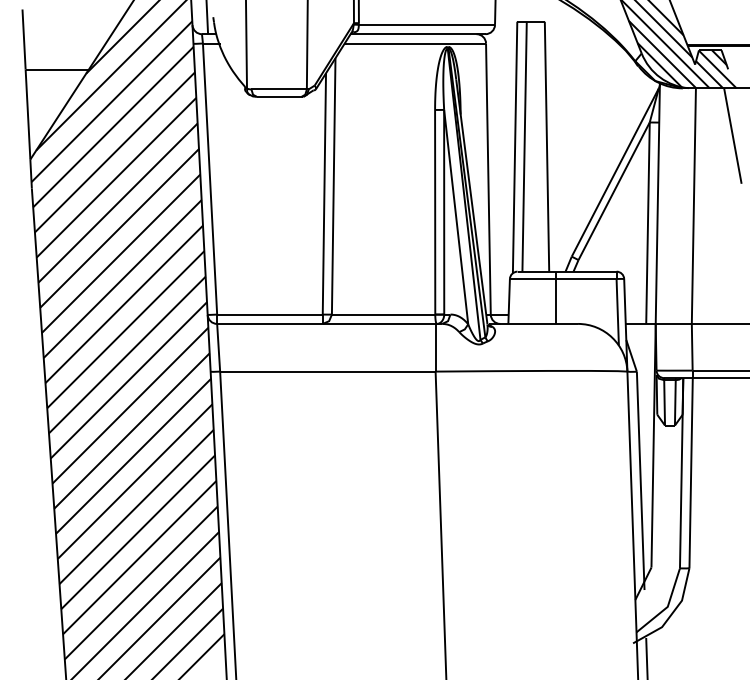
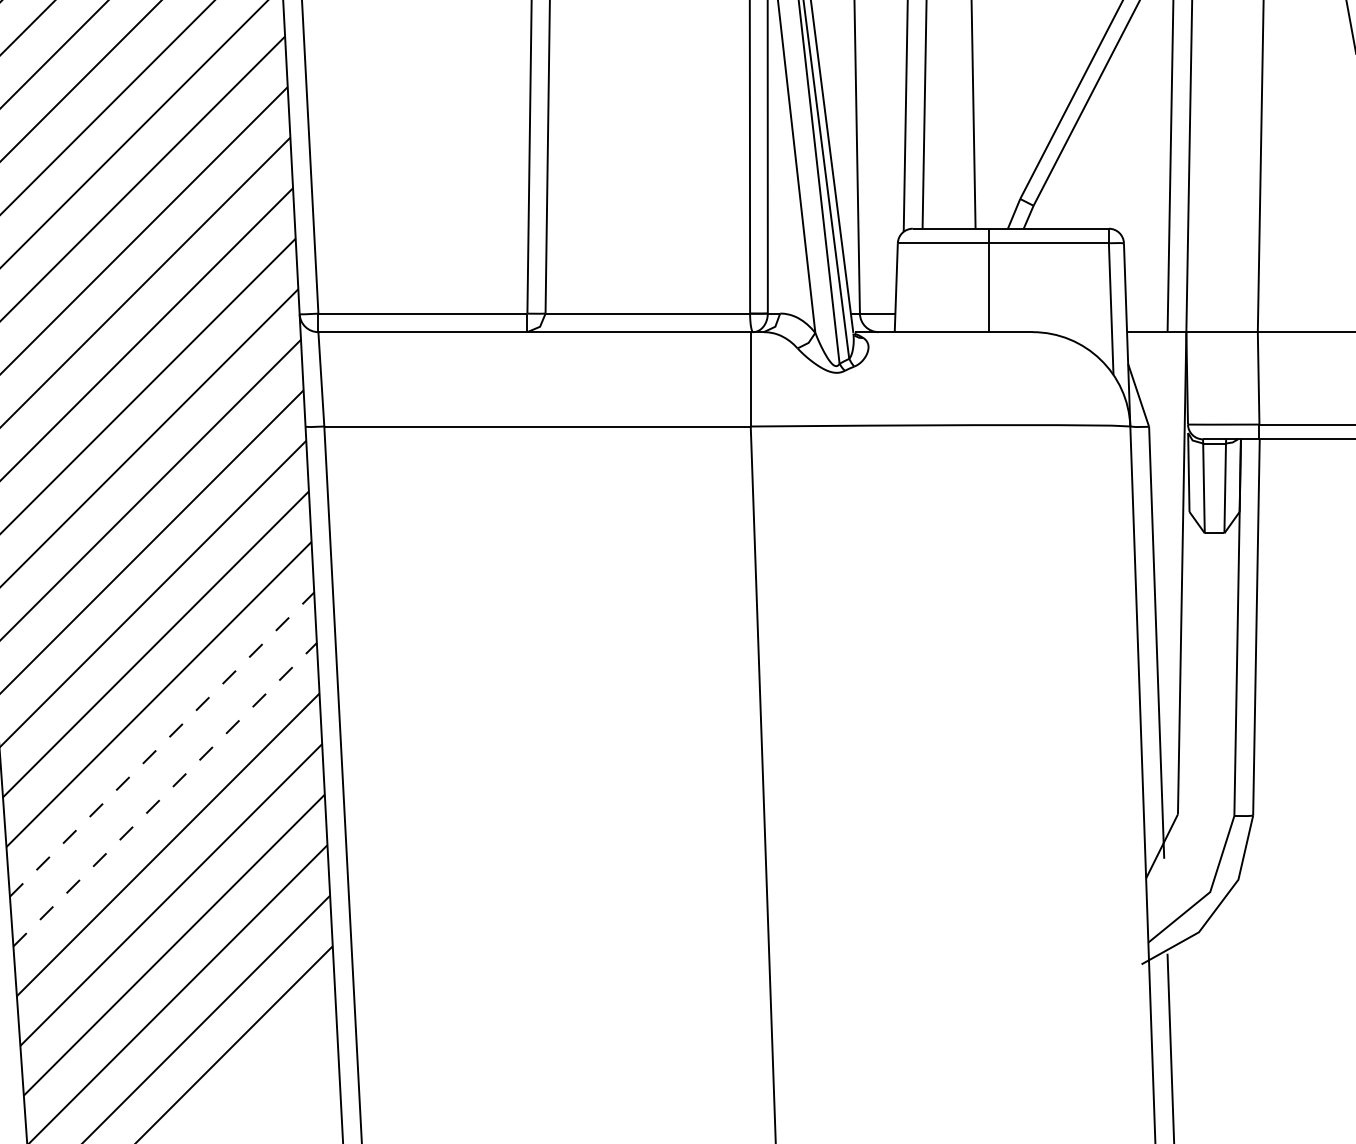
line: (138, 532) -> (162, 744), solid -> dashed
line: (140, 557) -> (166, 794), solid -> dashed

